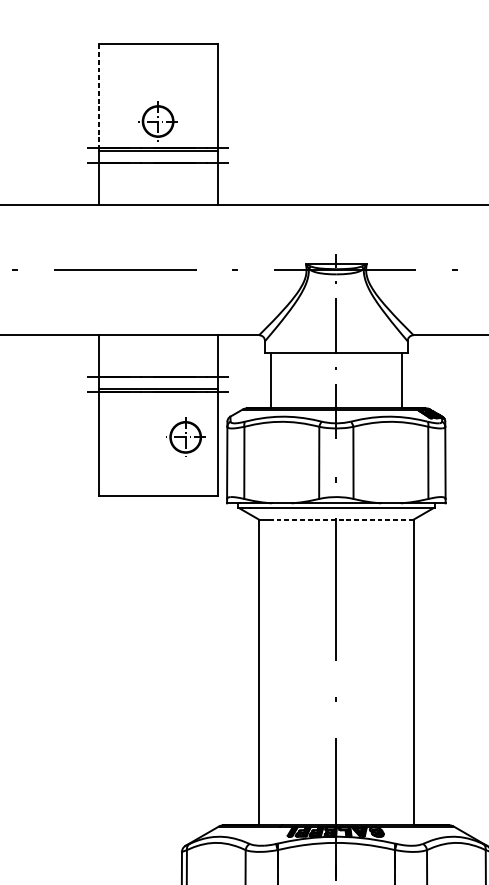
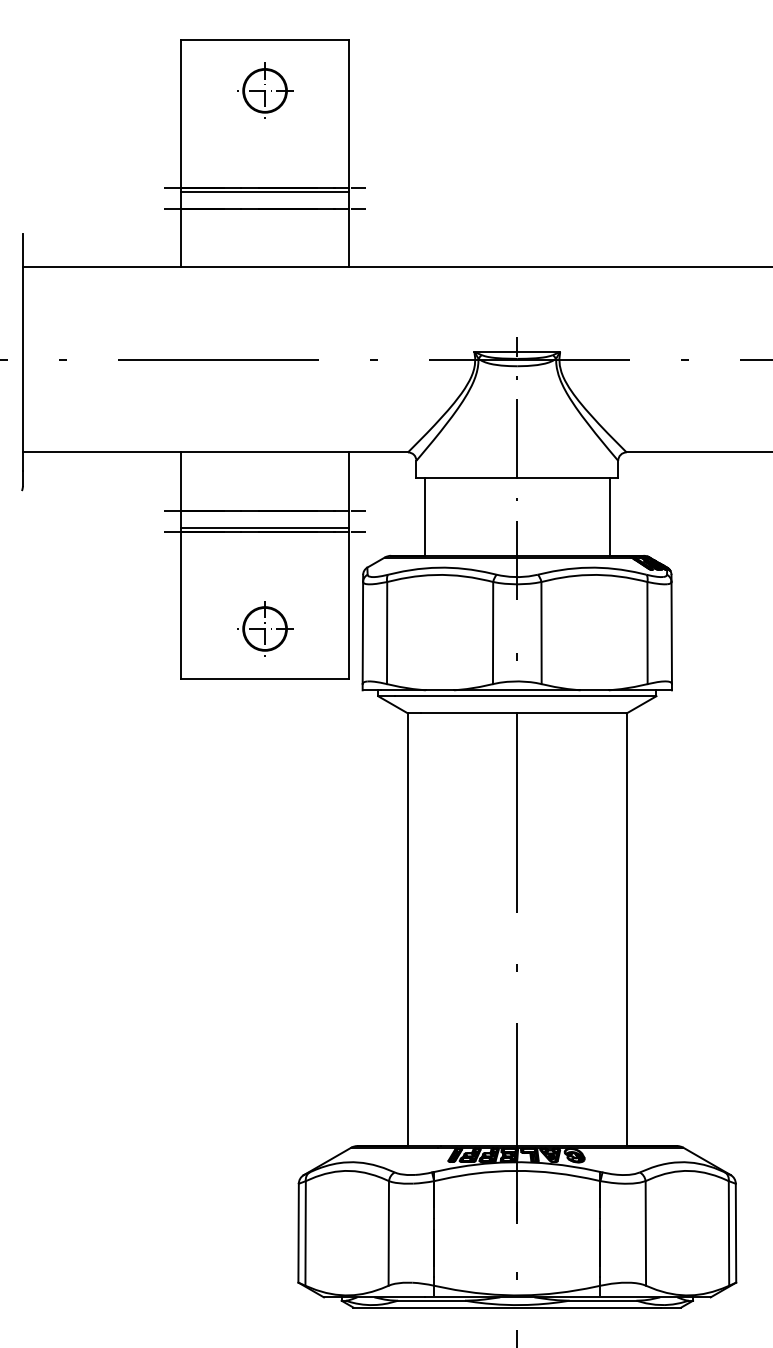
line: (99, 96) -> (181, 114), dashed -> solid
part: (158, 121) -> (265, 90), moved
part: (185, 437) -> (265, 628), moved
line: (341, 519) -> (524, 713), dashed -> solid

